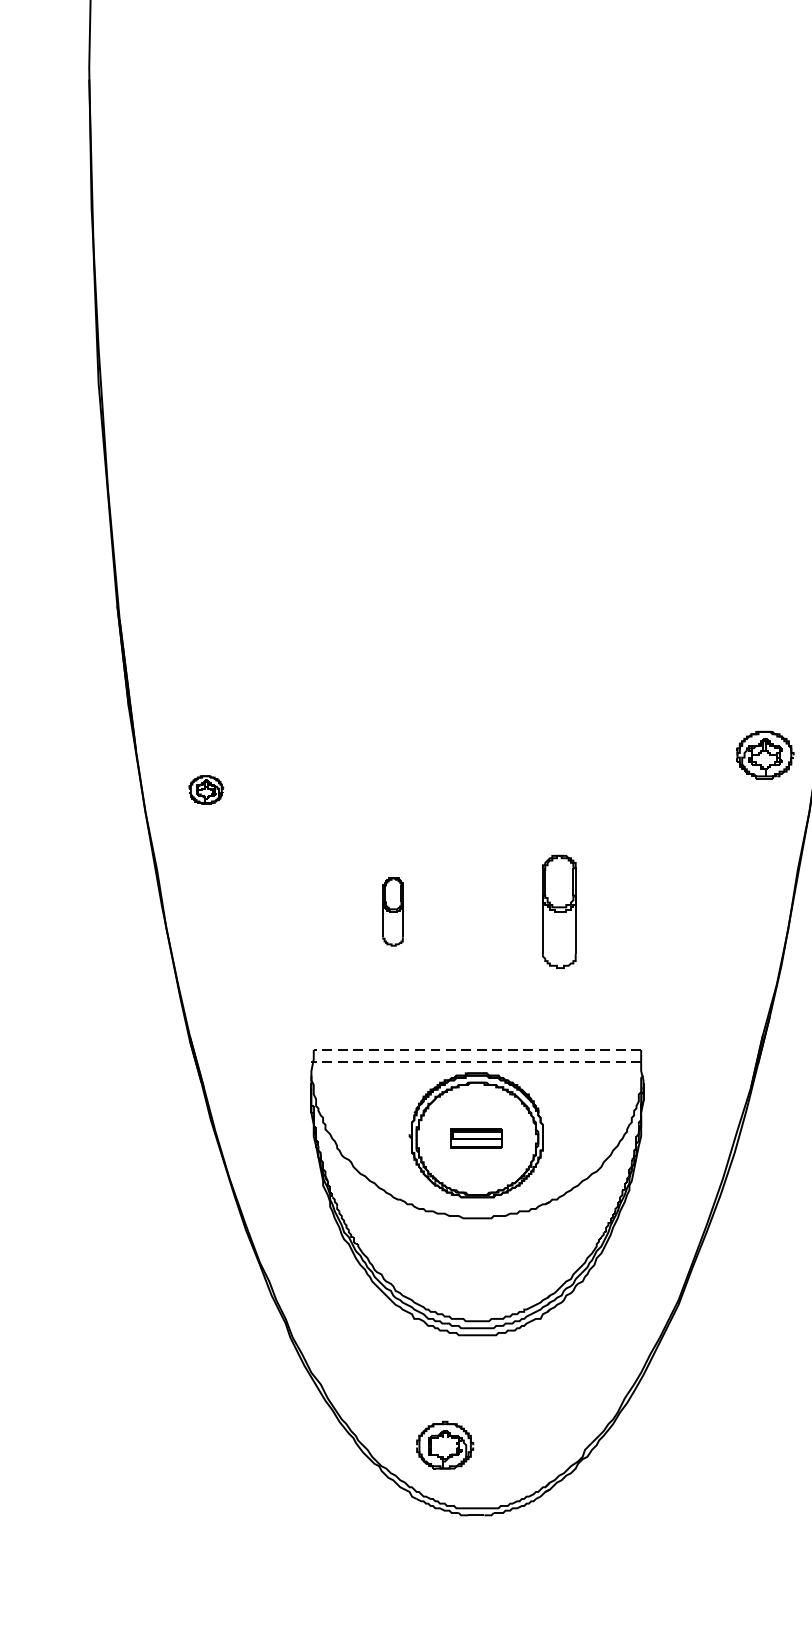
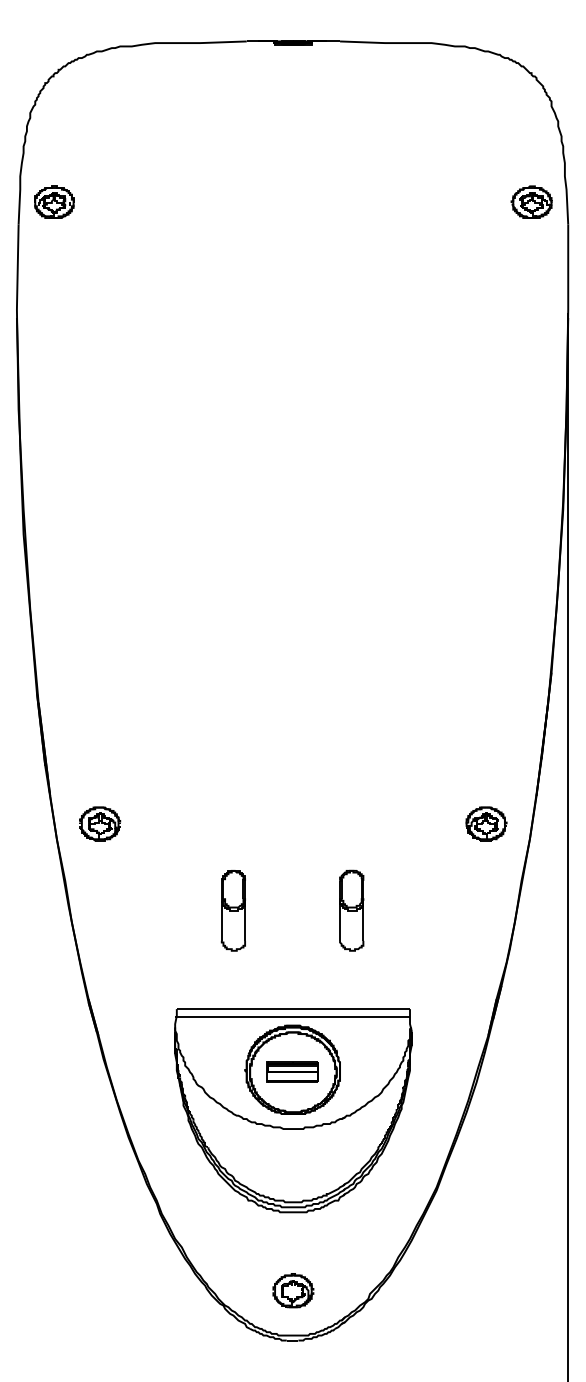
part: (765, 754) -> (486, 823), moved
part: (206, 789) -> (100, 823), size x1.67
part: (391, 911) -> (232, 910), size x1.67
line: (477, 1050) -> (293, 1009), dashed -> solid
line: (476, 1061) -> (292, 1017), dashed -> solid
part: (476, 1137) -> (292, 1071), size x1.43
part: (445, 1445) -> (293, 1290), moved

